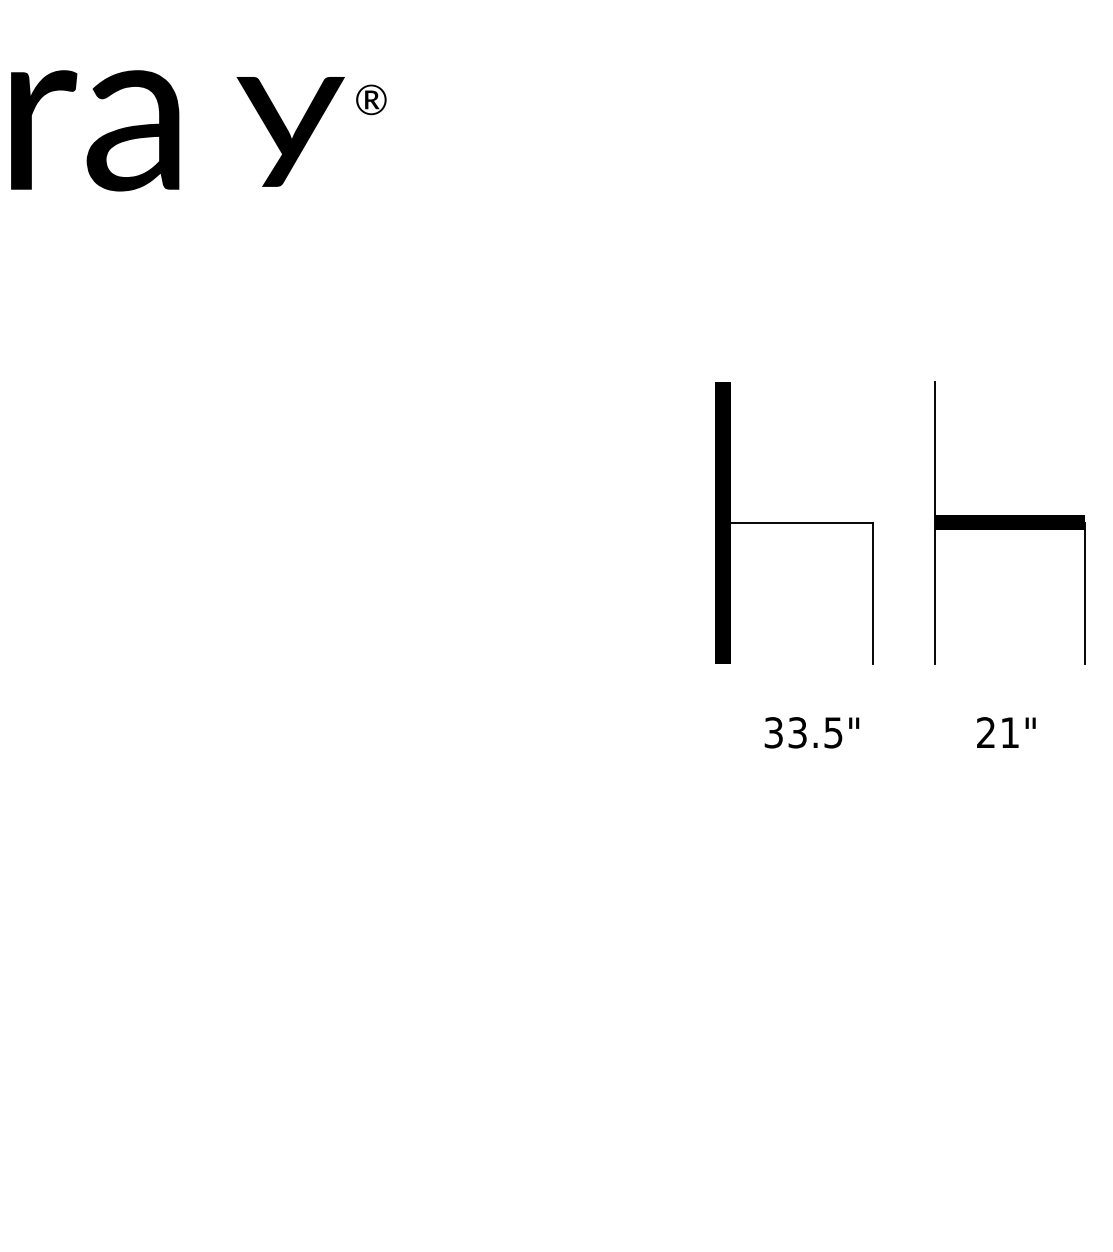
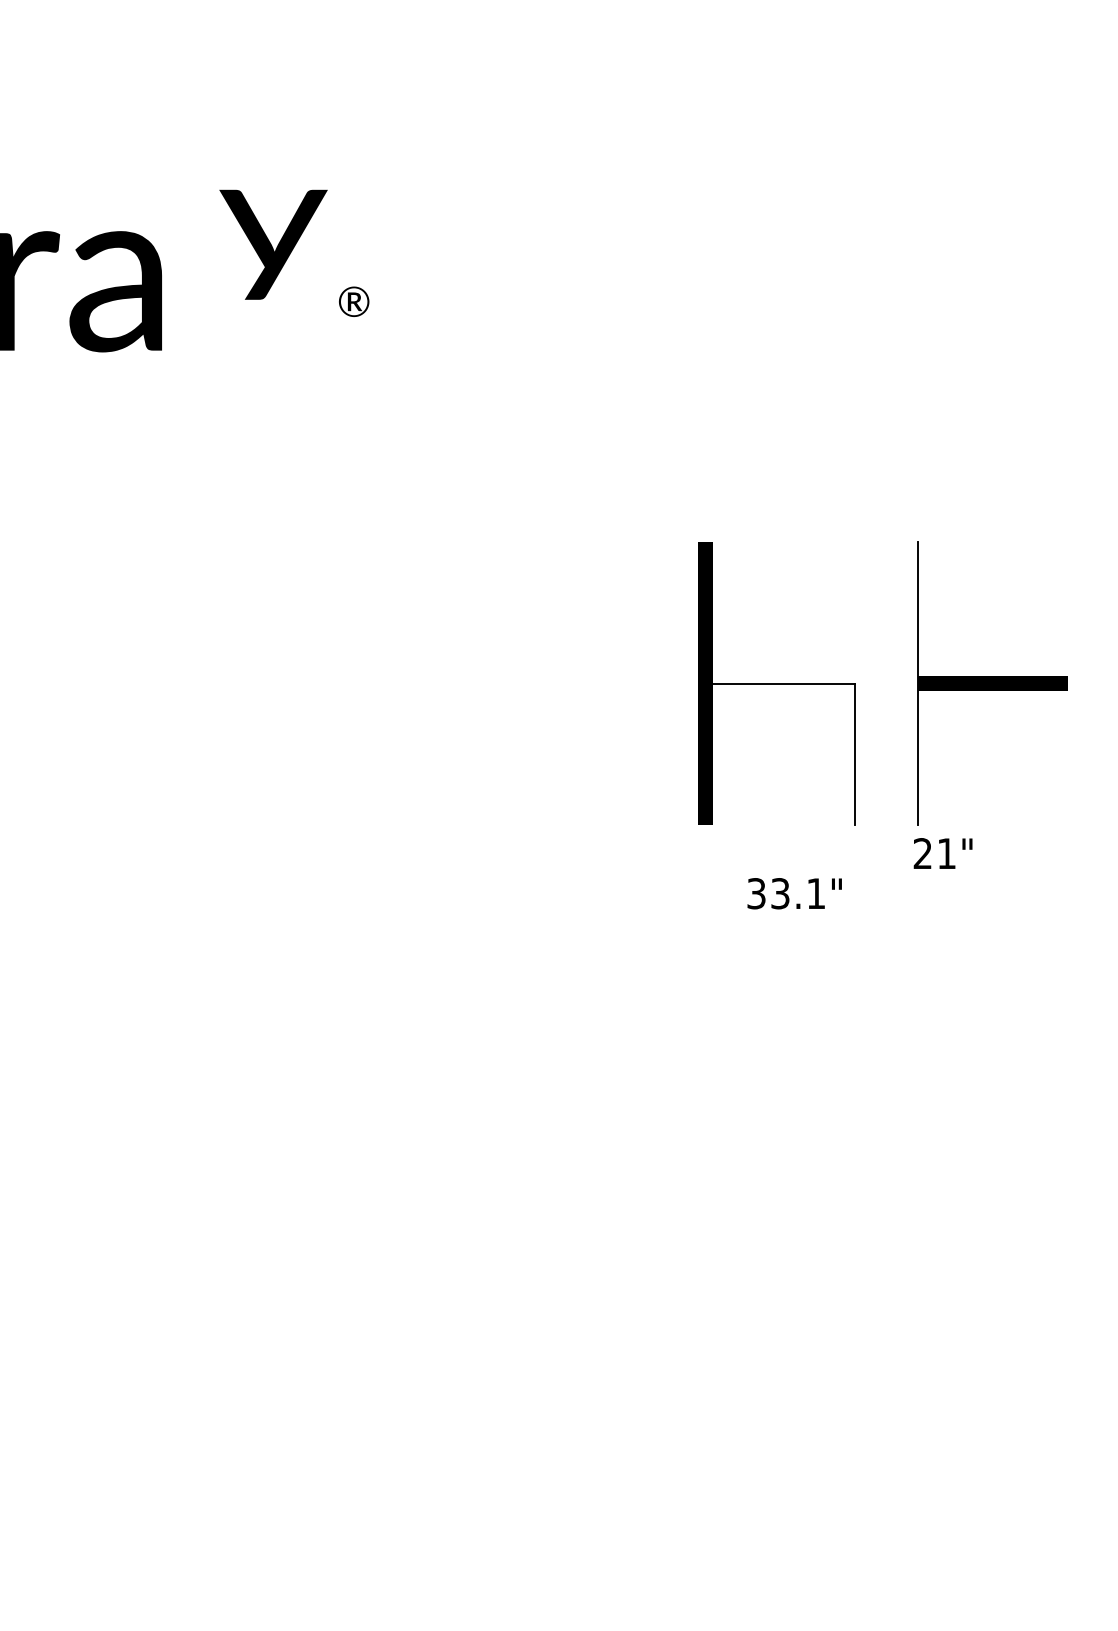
text: (371, 99) -> (354, 301), moved
text: (290, 131) -> (273, 244), moved
line: (1084, 593) -> (1067, 754), removed
text: (832, 732) -> (815, 893), 33.5" -> 33.1"
text: (1005, 732) -> (942, 853), moved

